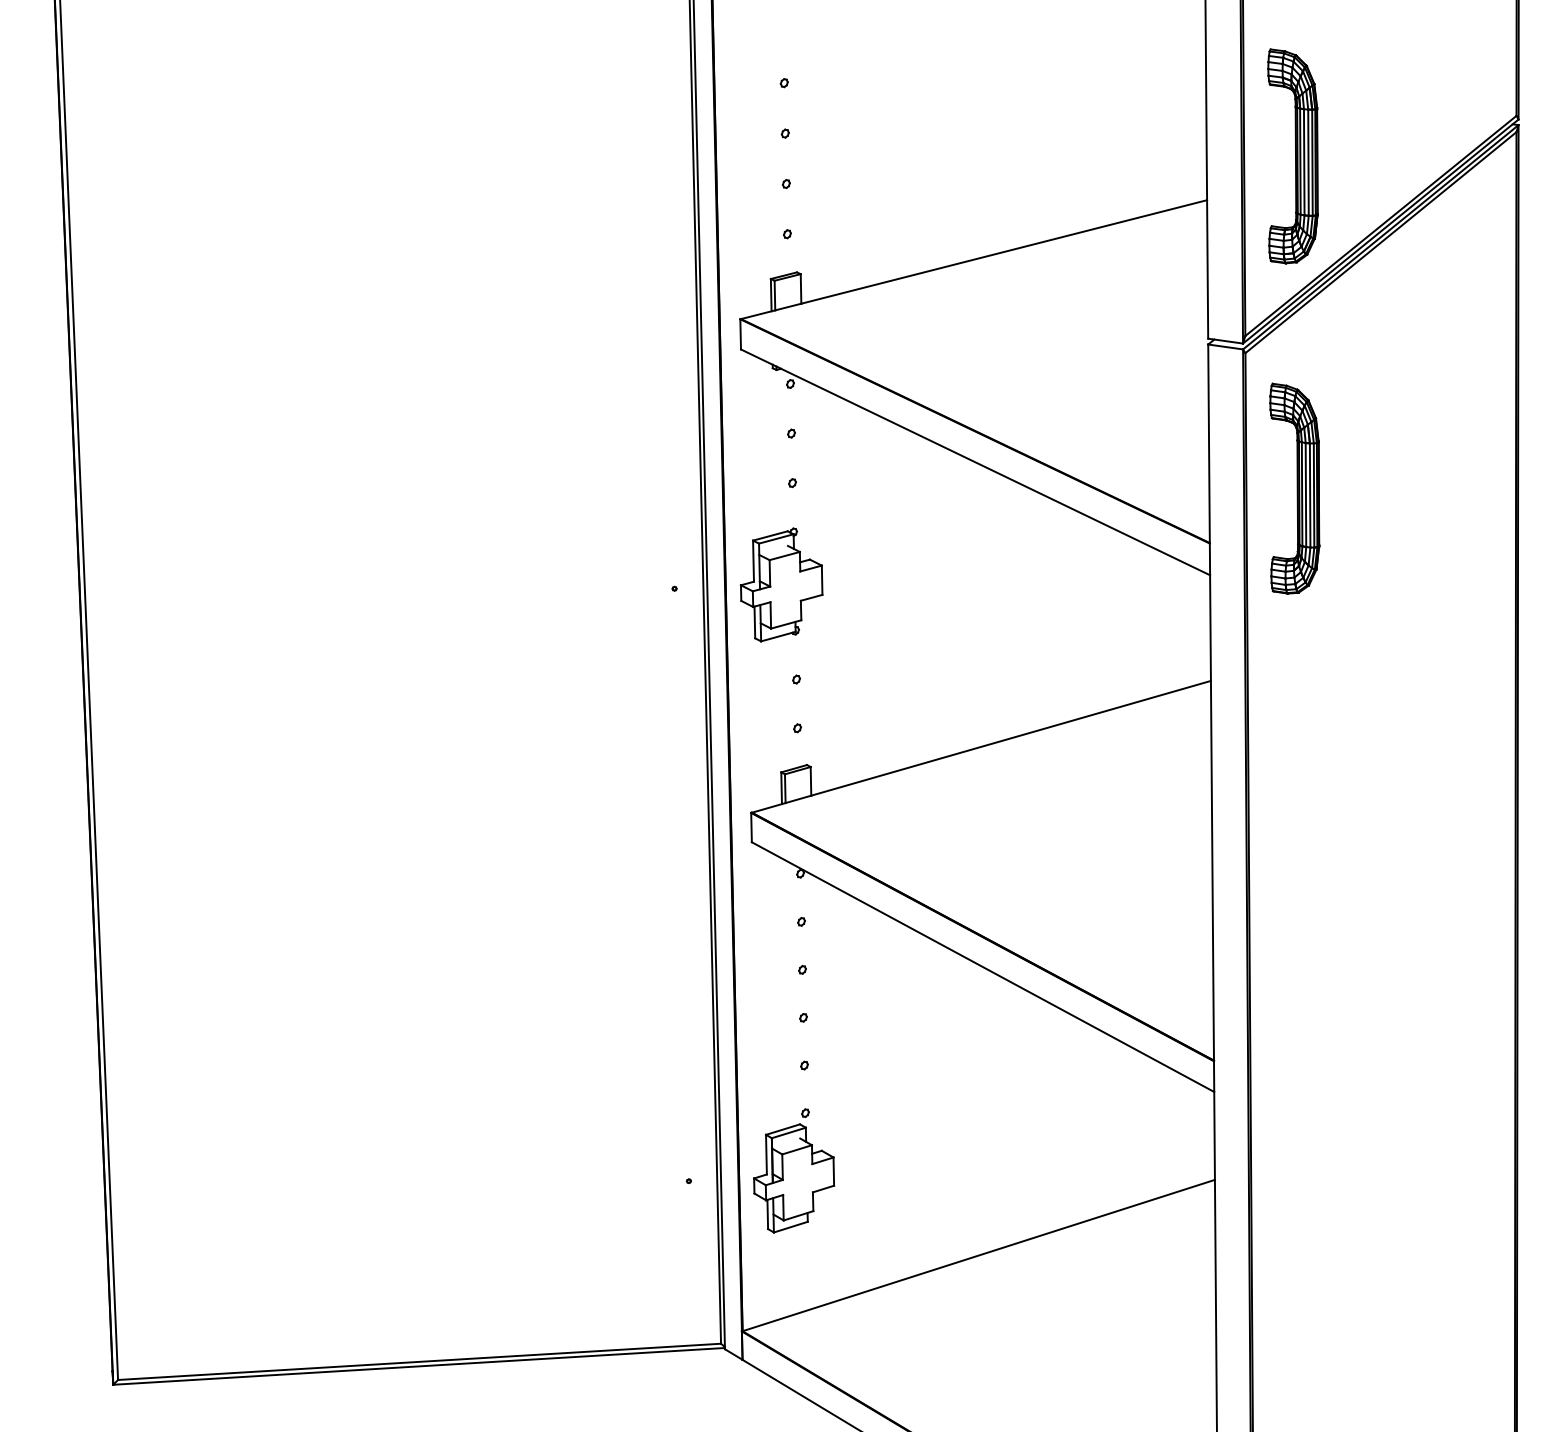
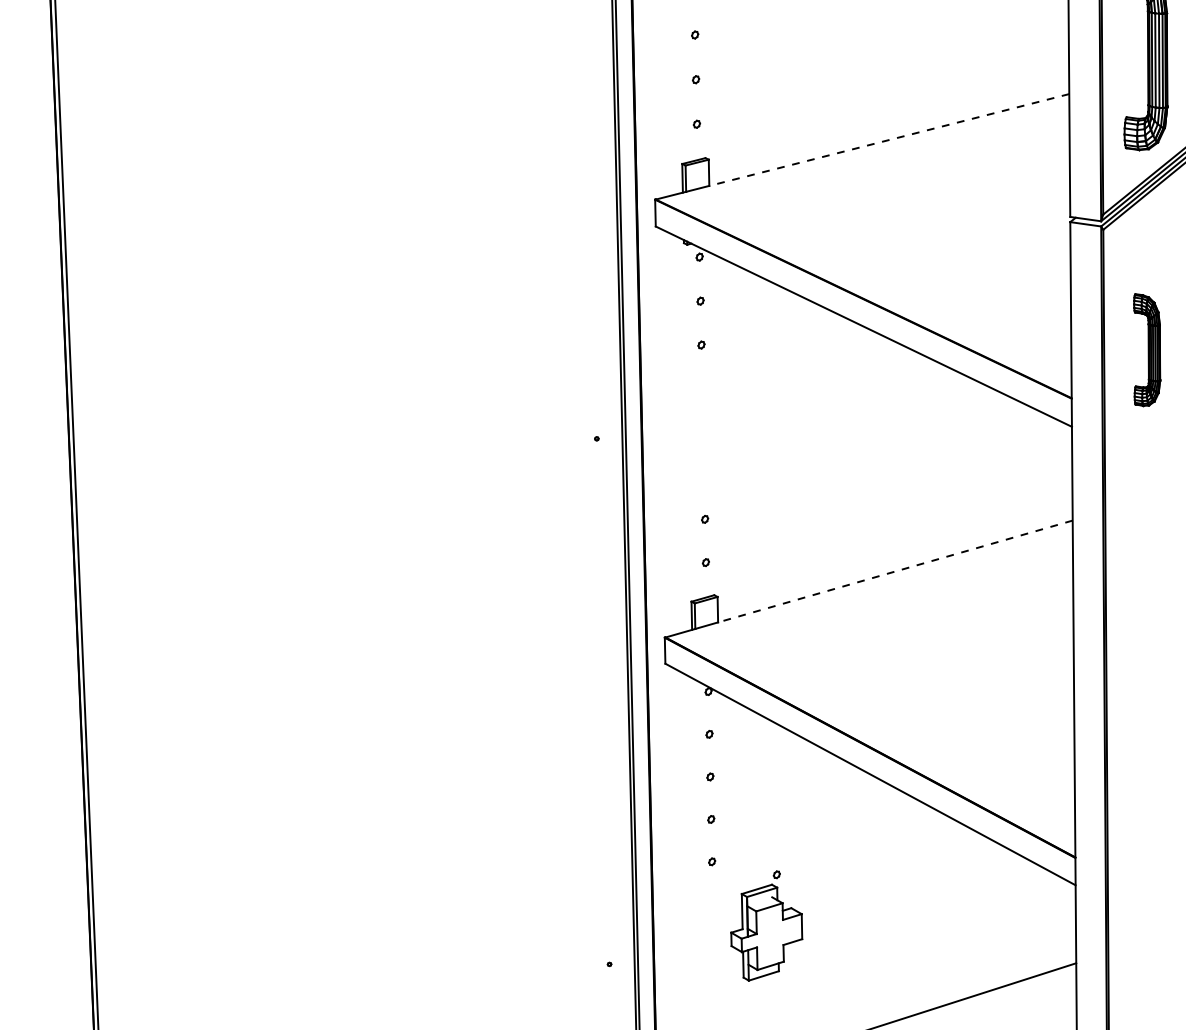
line: (1003, 252) -> (888, 140), solid -> dashed
part: (1294, 488) -> (1146, 349), size x0.6
part: (781, 584) -> (691, 435), removed
line: (1011, 738) -> (895, 571), solid -> dashed
part: (794, 1170) -> (767, 925), moved

